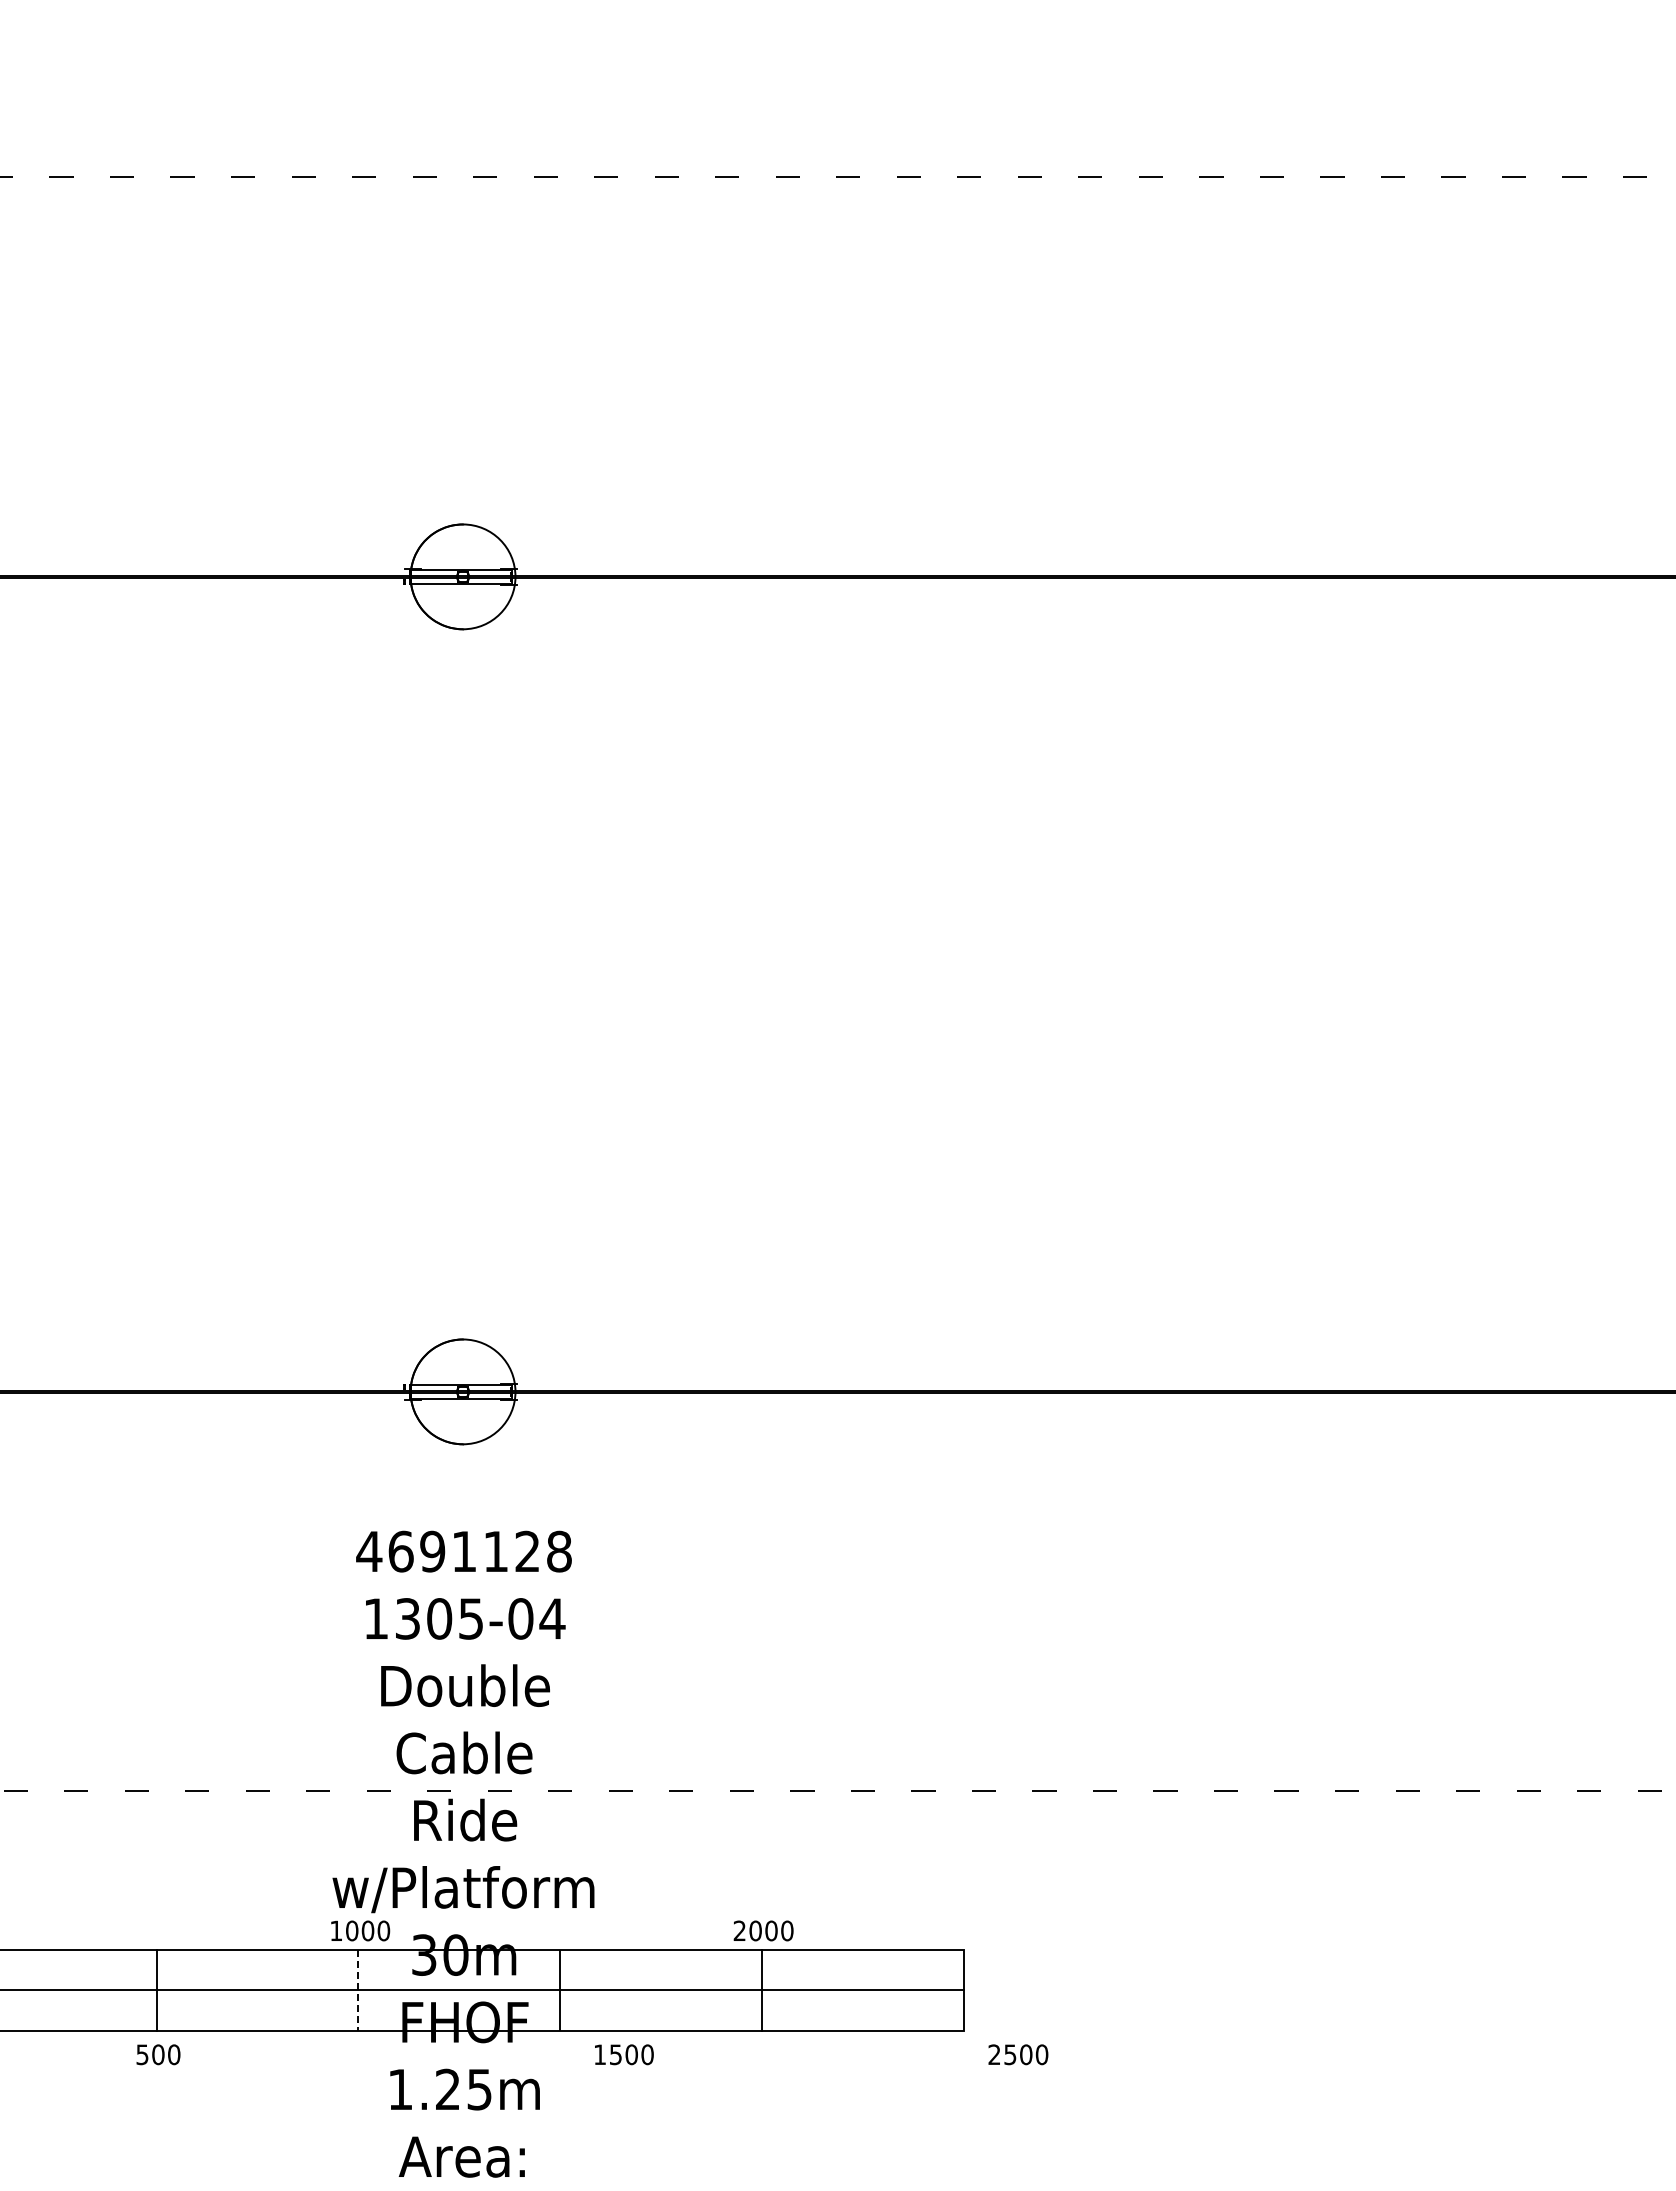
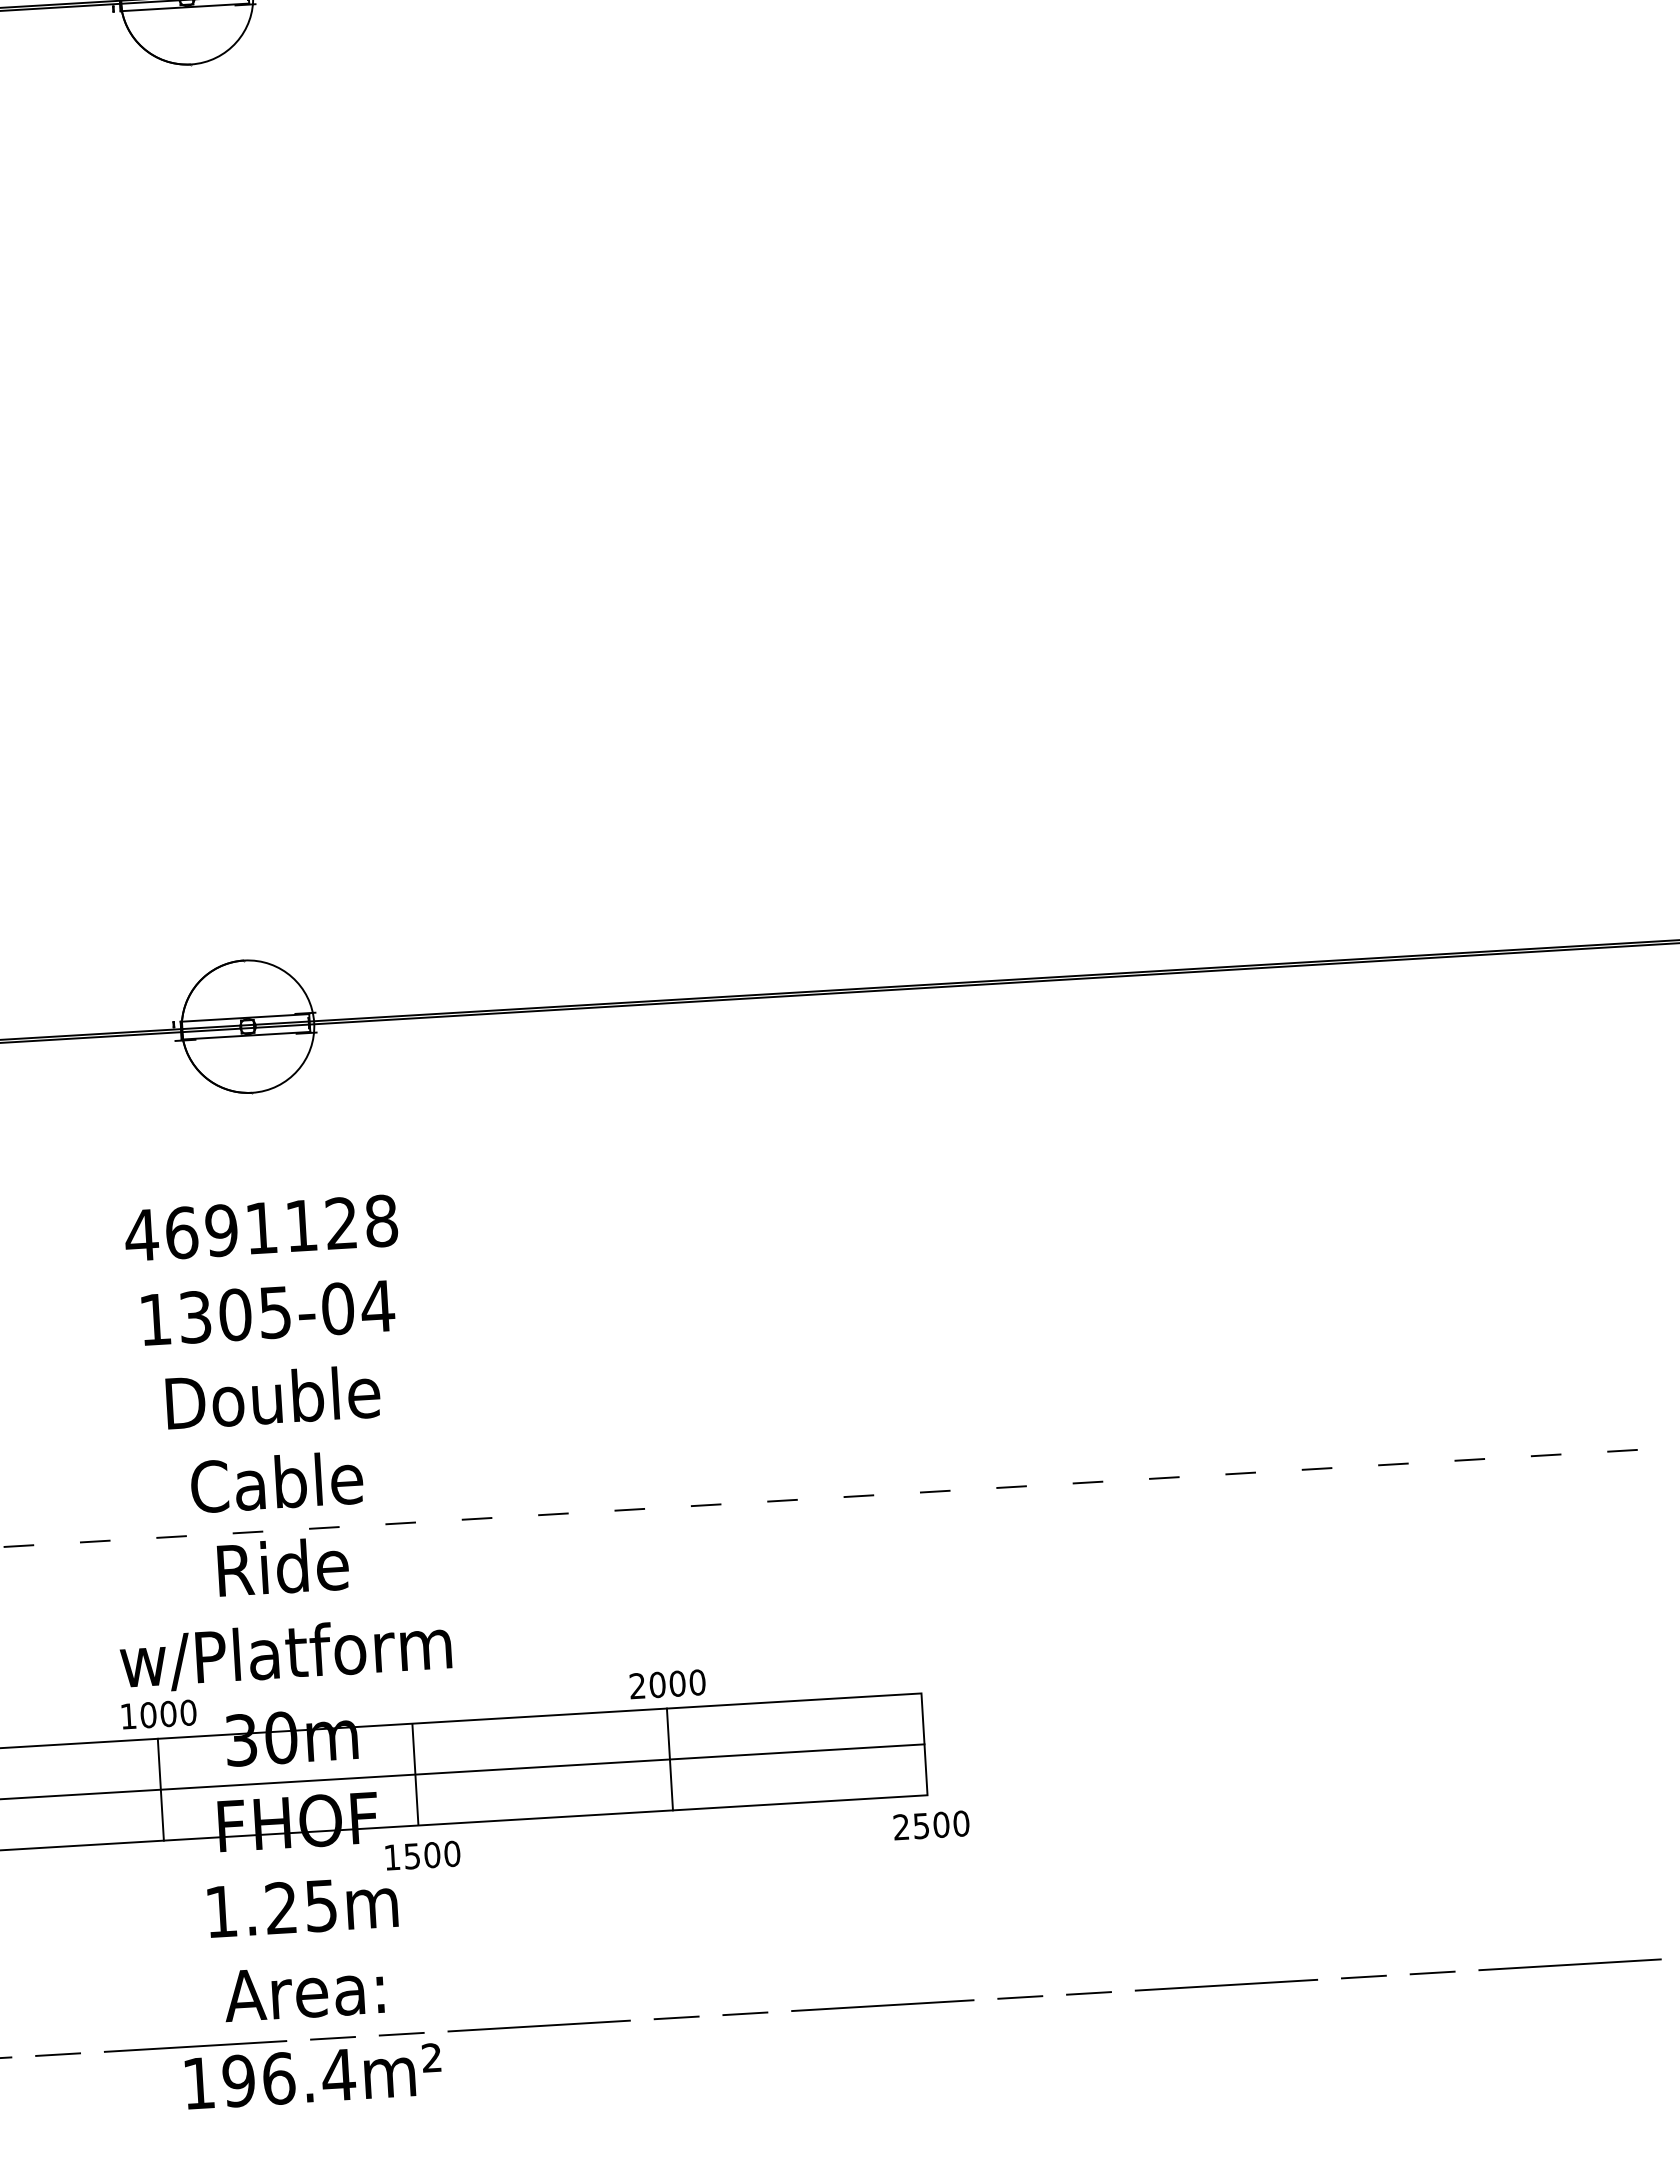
line: (358, 1990) -> (160, 1789), dashed -> solid
text: (624, 2054) -> (423, 1855), moved
text: (1018, 2054) -> (931, 1825), moved

